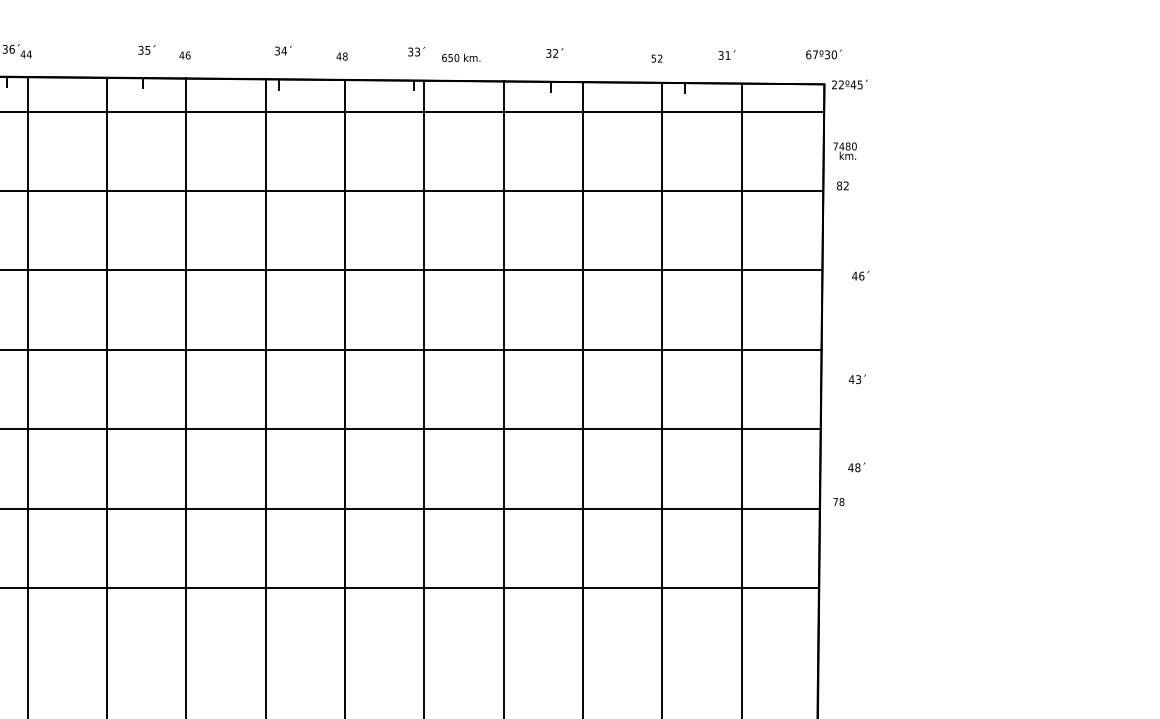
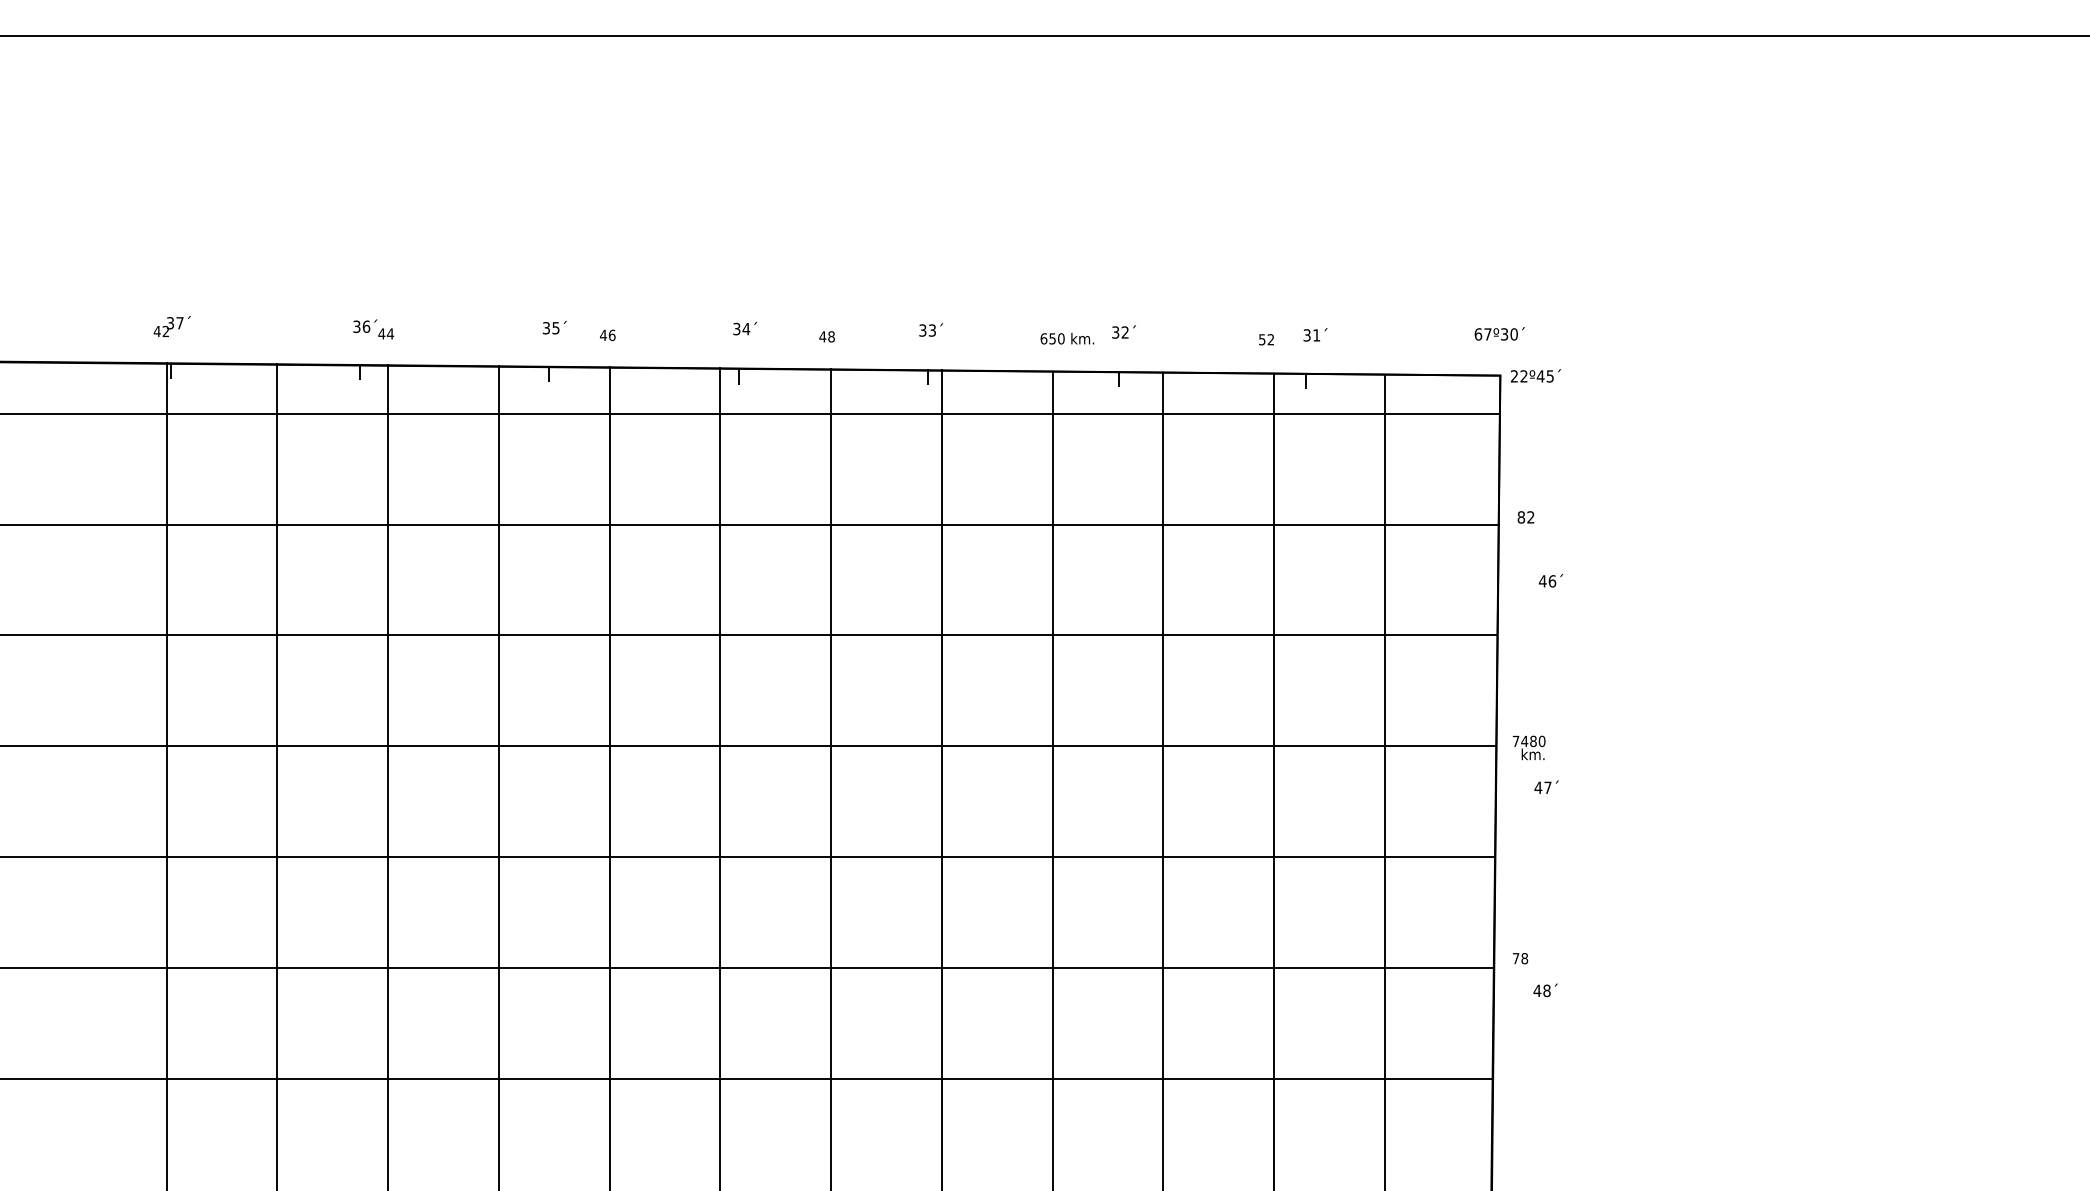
text: (727, 54) -> (1315, 334), moved
text: (461, 57) -> (1067, 338), moved
text: (845, 150) -> (1529, 747), moved
text: (860, 275) -> (1550, 580), moved
text: (858, 379) -> (1547, 787), 43´ -> 47´
text: (856, 467) -> (1545, 990), moved

